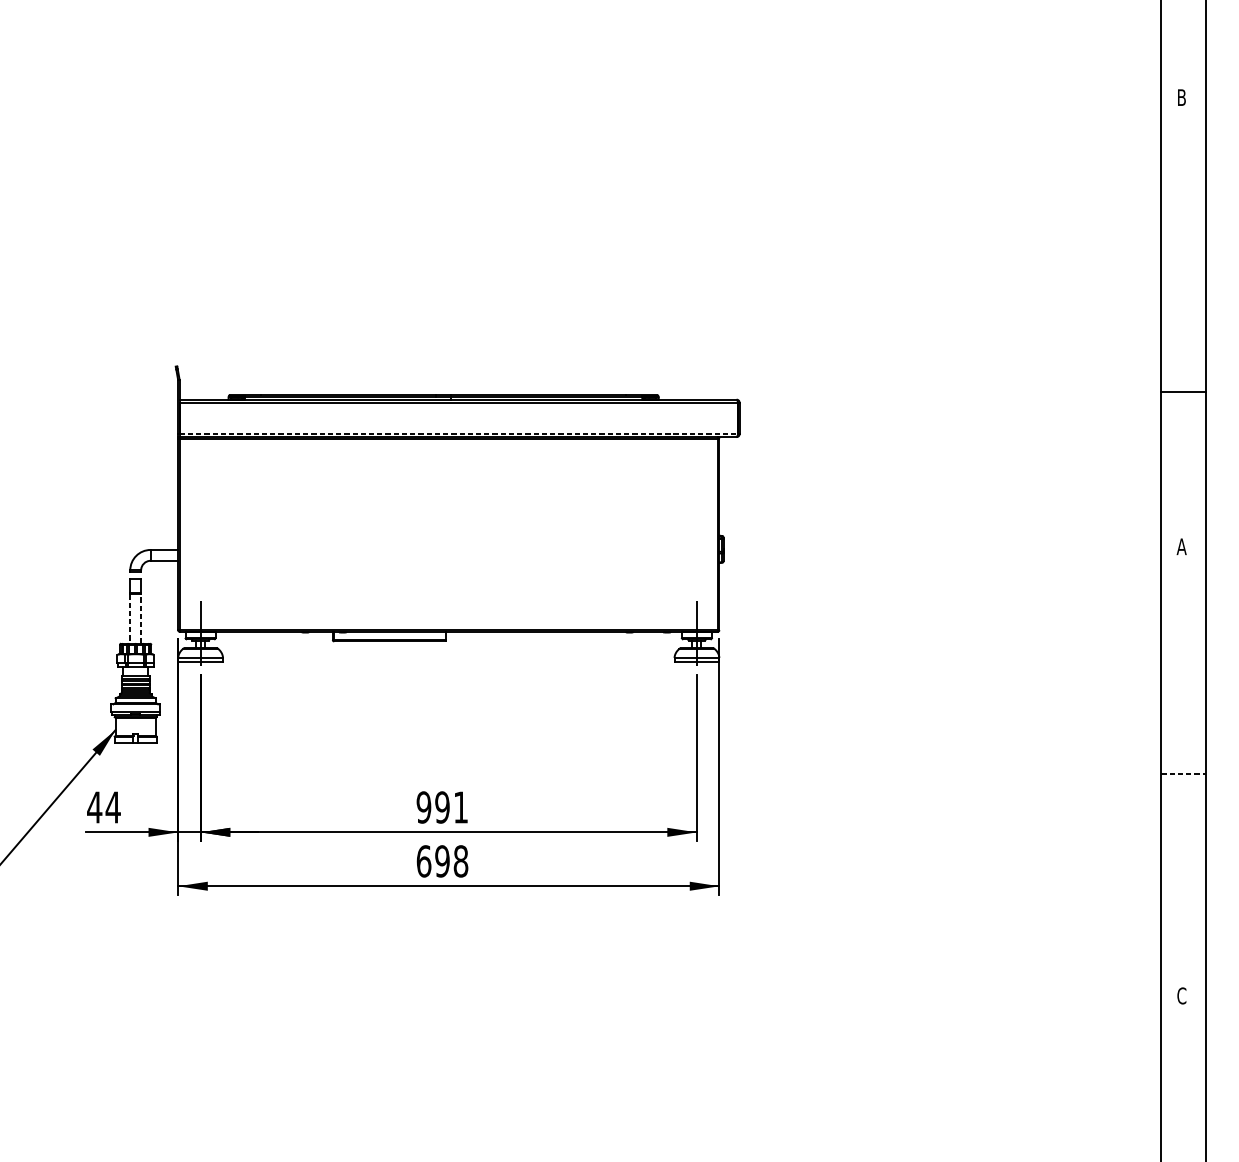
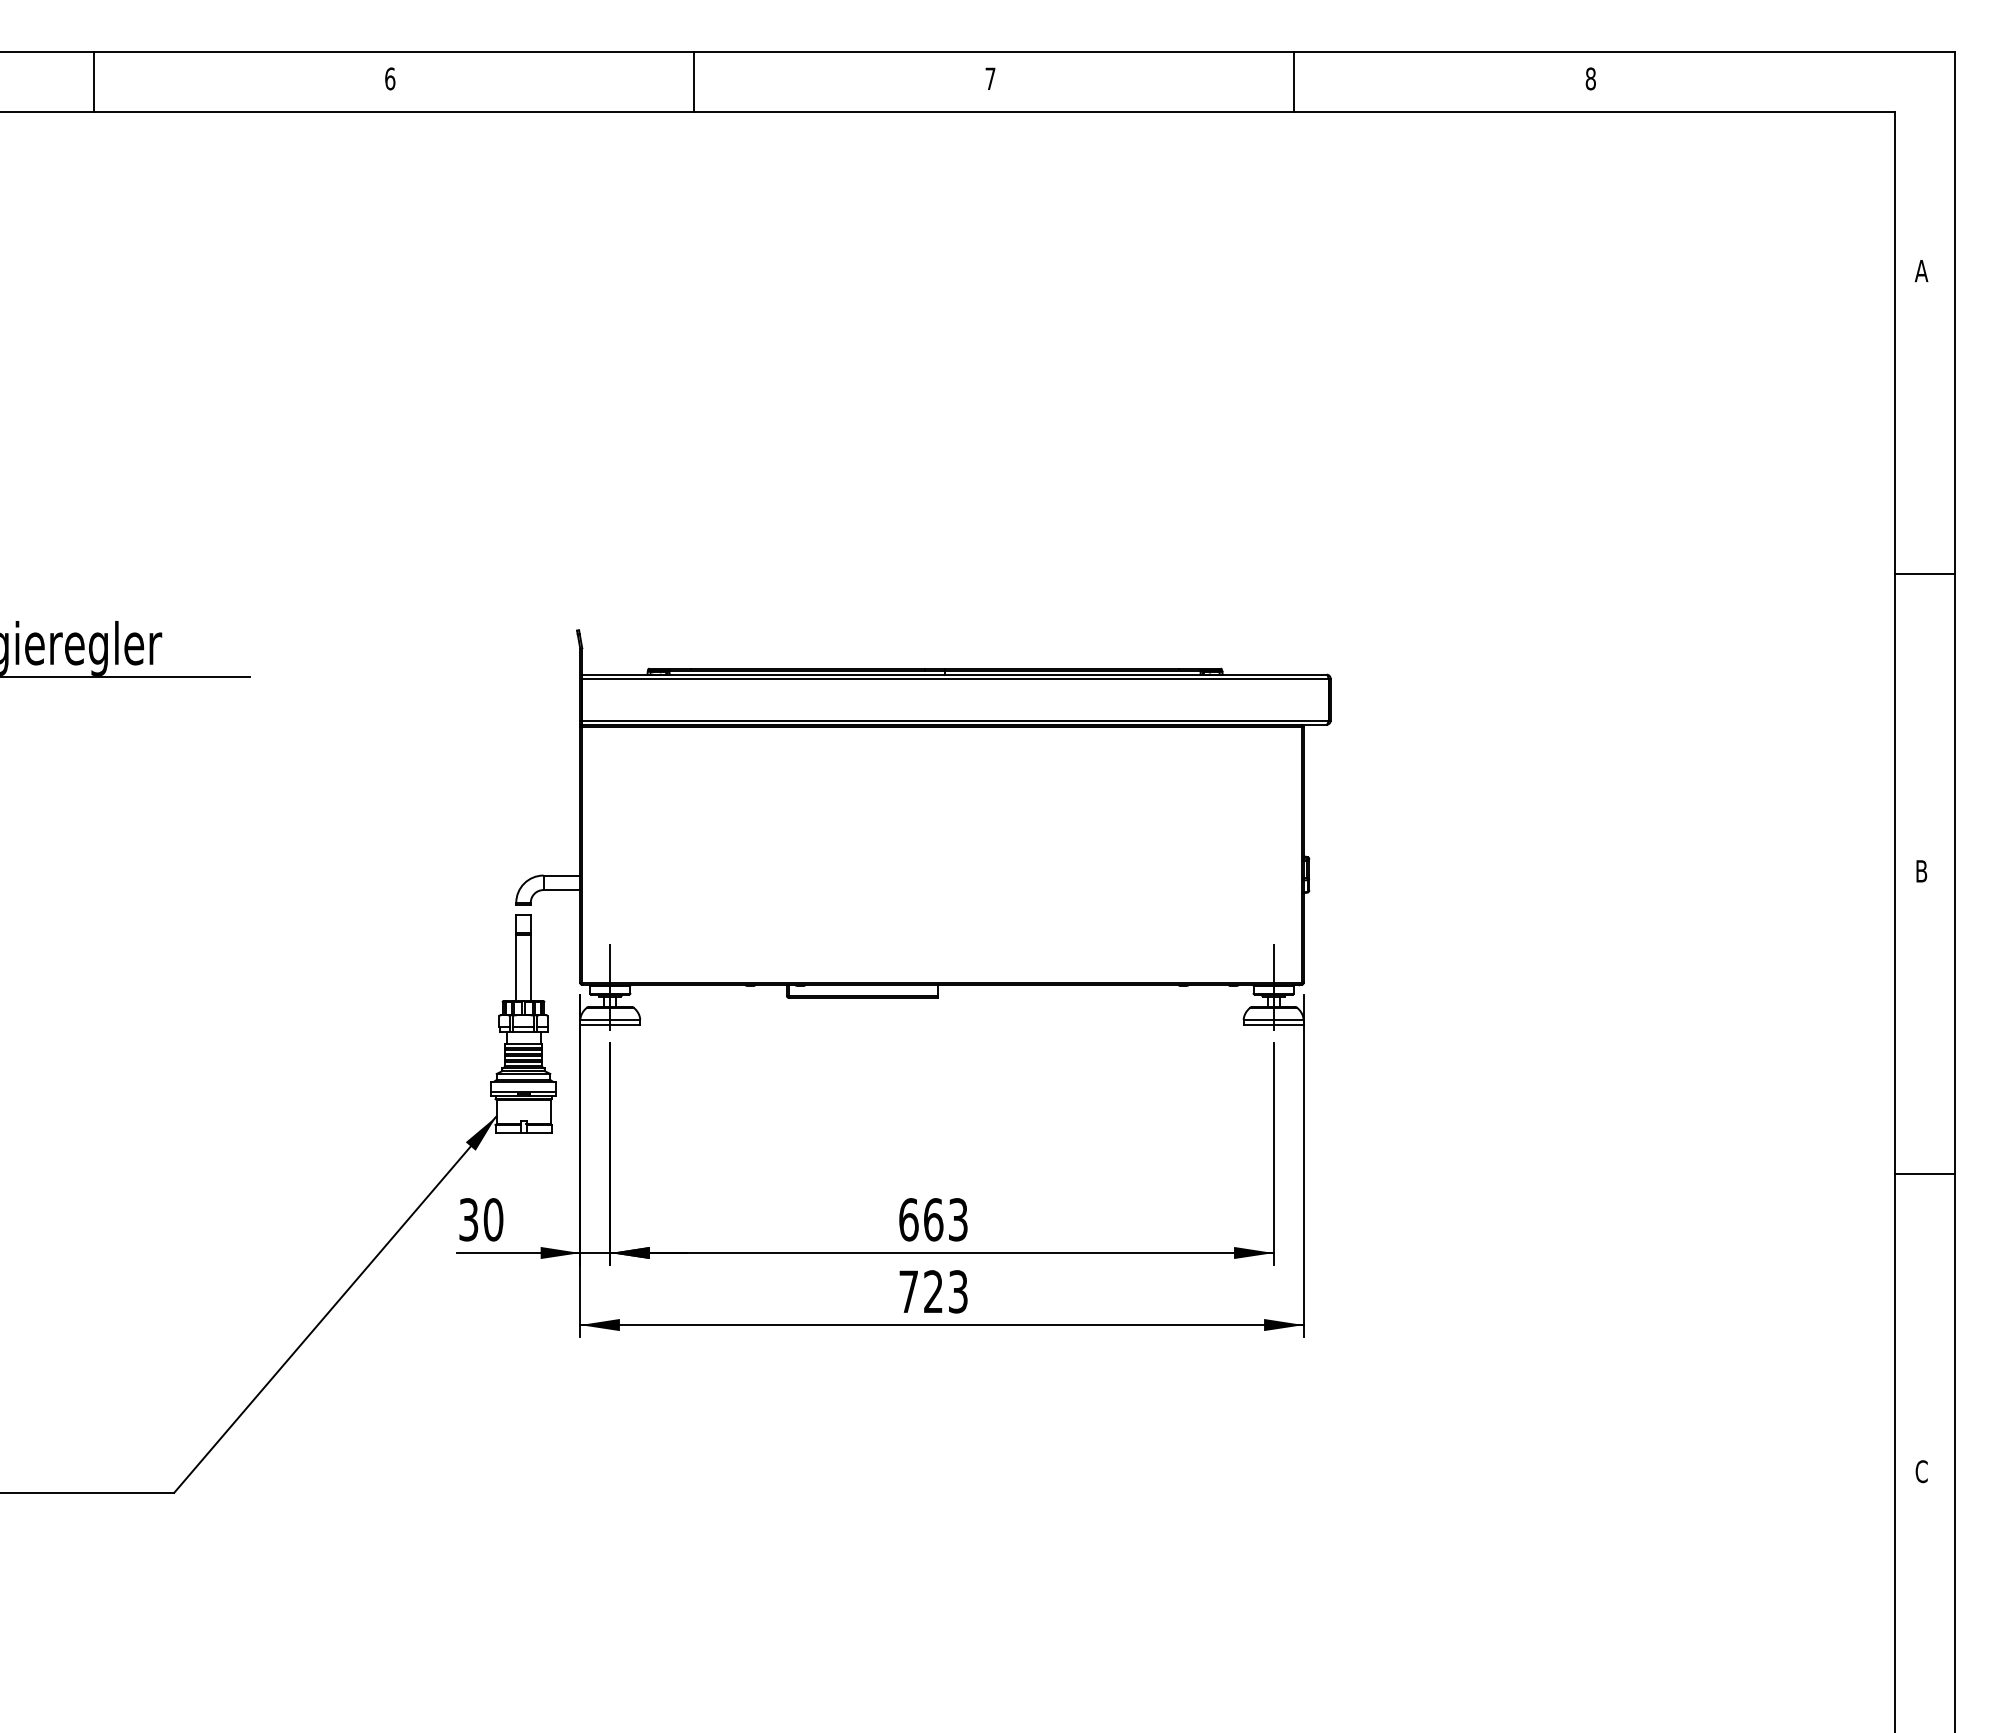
text: (1181, 97) -> (1921, 271), B -> A
line: (1183, 392) -> (1924, 574), moved
line: (458, 433) -> (955, 720), dashed -> solid
text: (1181, 546) -> (1921, 871), A -> B
line: (140, 618) -> (530, 967), dashed -> solid
line: (130, 619) -> (516, 968), dashed -> solid
line: (1184, 773) -> (1925, 1174), dashed -> solid
text: (103, 807) -> (480, 1219), 44 -> 30
text: (442, 807) -> (933, 1219), 991 -> 663
text: (442, 861) -> (933, 1291), 698 -> 723

